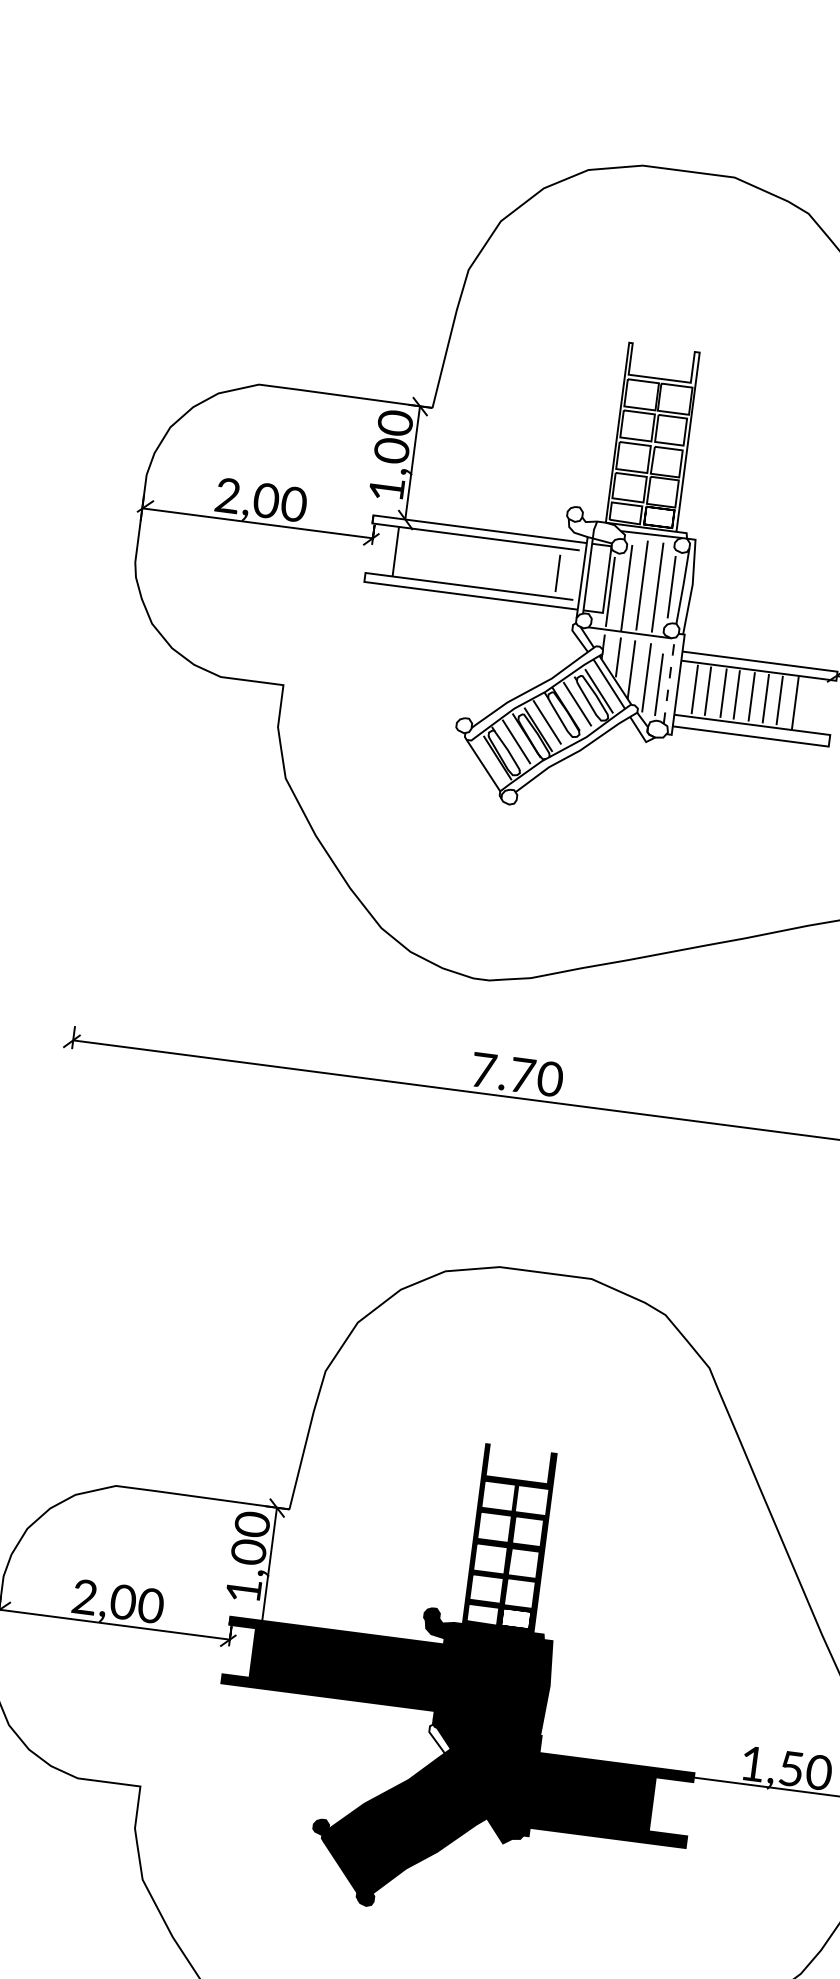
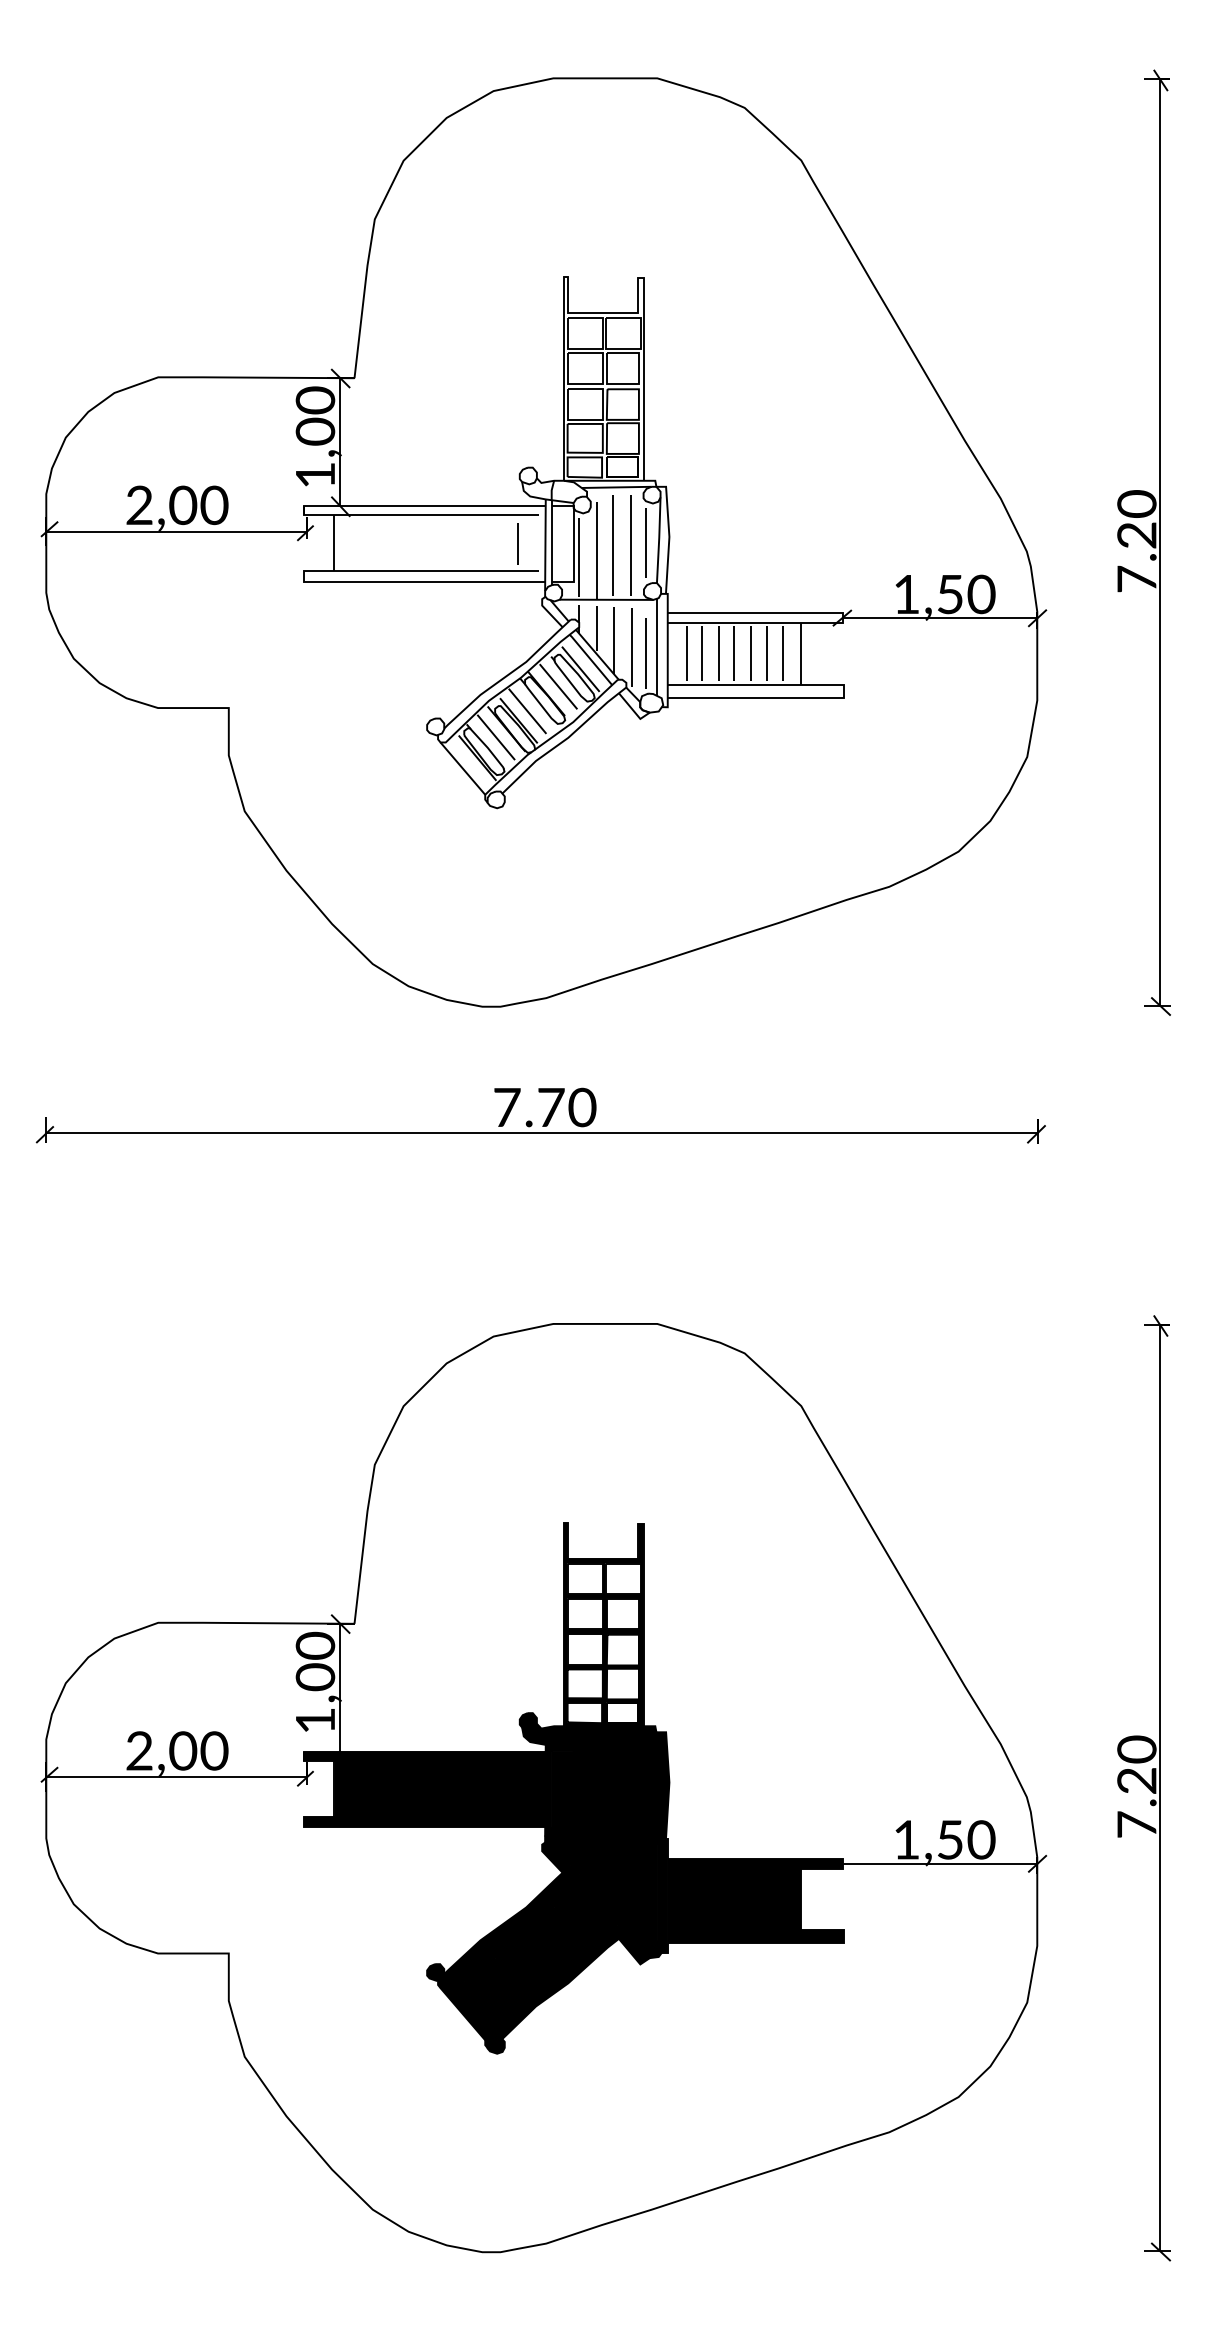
line: (669, 680) -> (657, 647), dashed -> solid
fill: (440, 1739) -> (555, 1857), added

